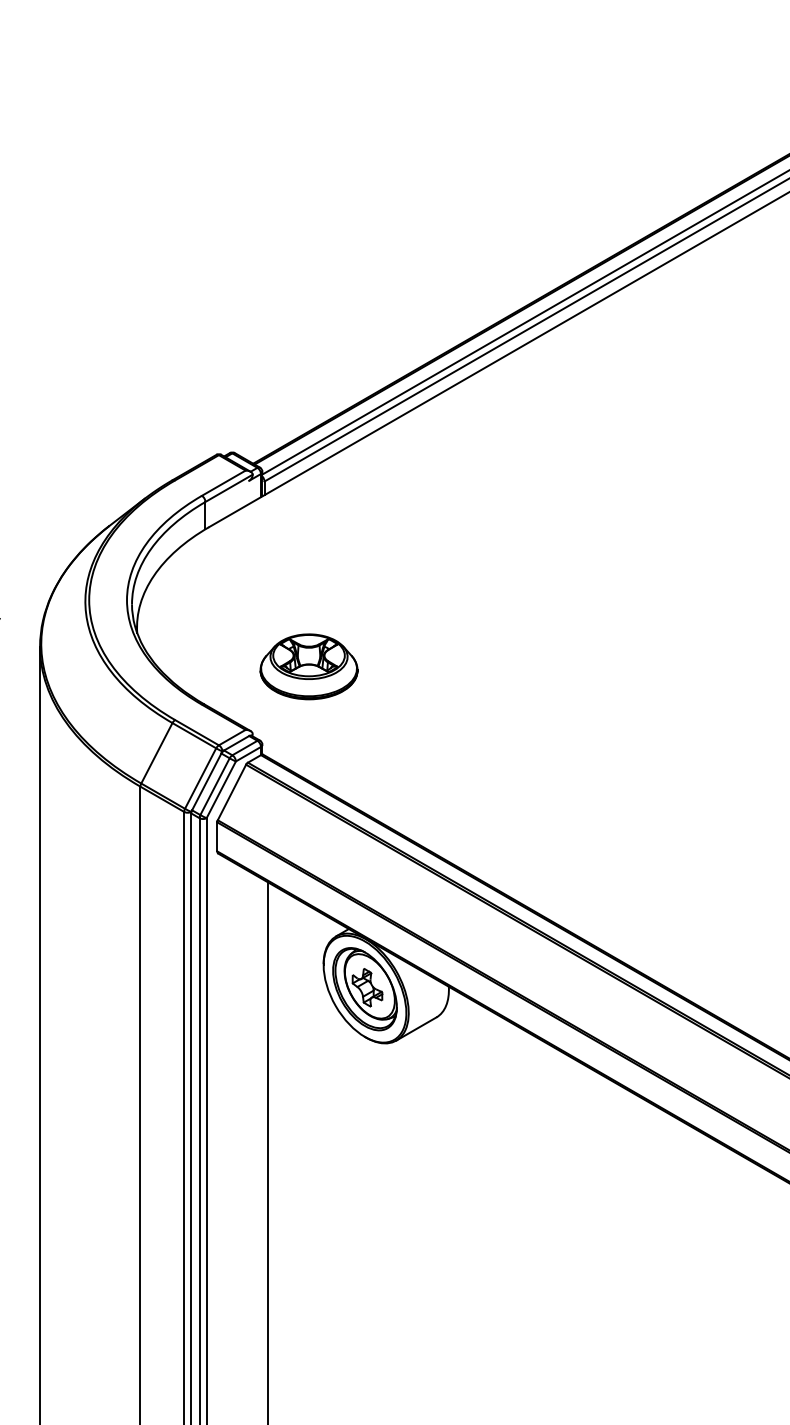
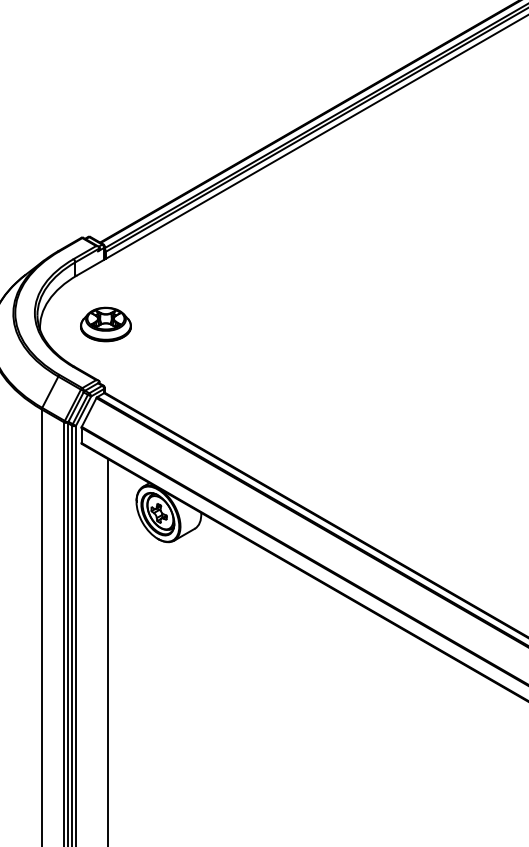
part: (308, 666) -> (105, 324), moved

